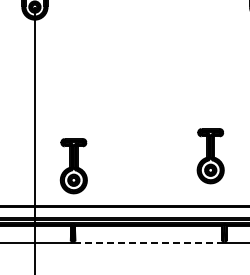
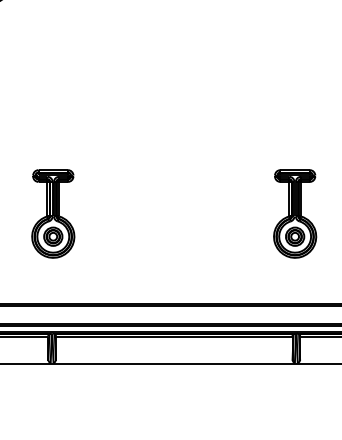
part: (210, 156) -> (294, 214), moved
part: (73, 166) -> (52, 214), moved
line: (148, 242) -> (173, 362), dashed -> solid

